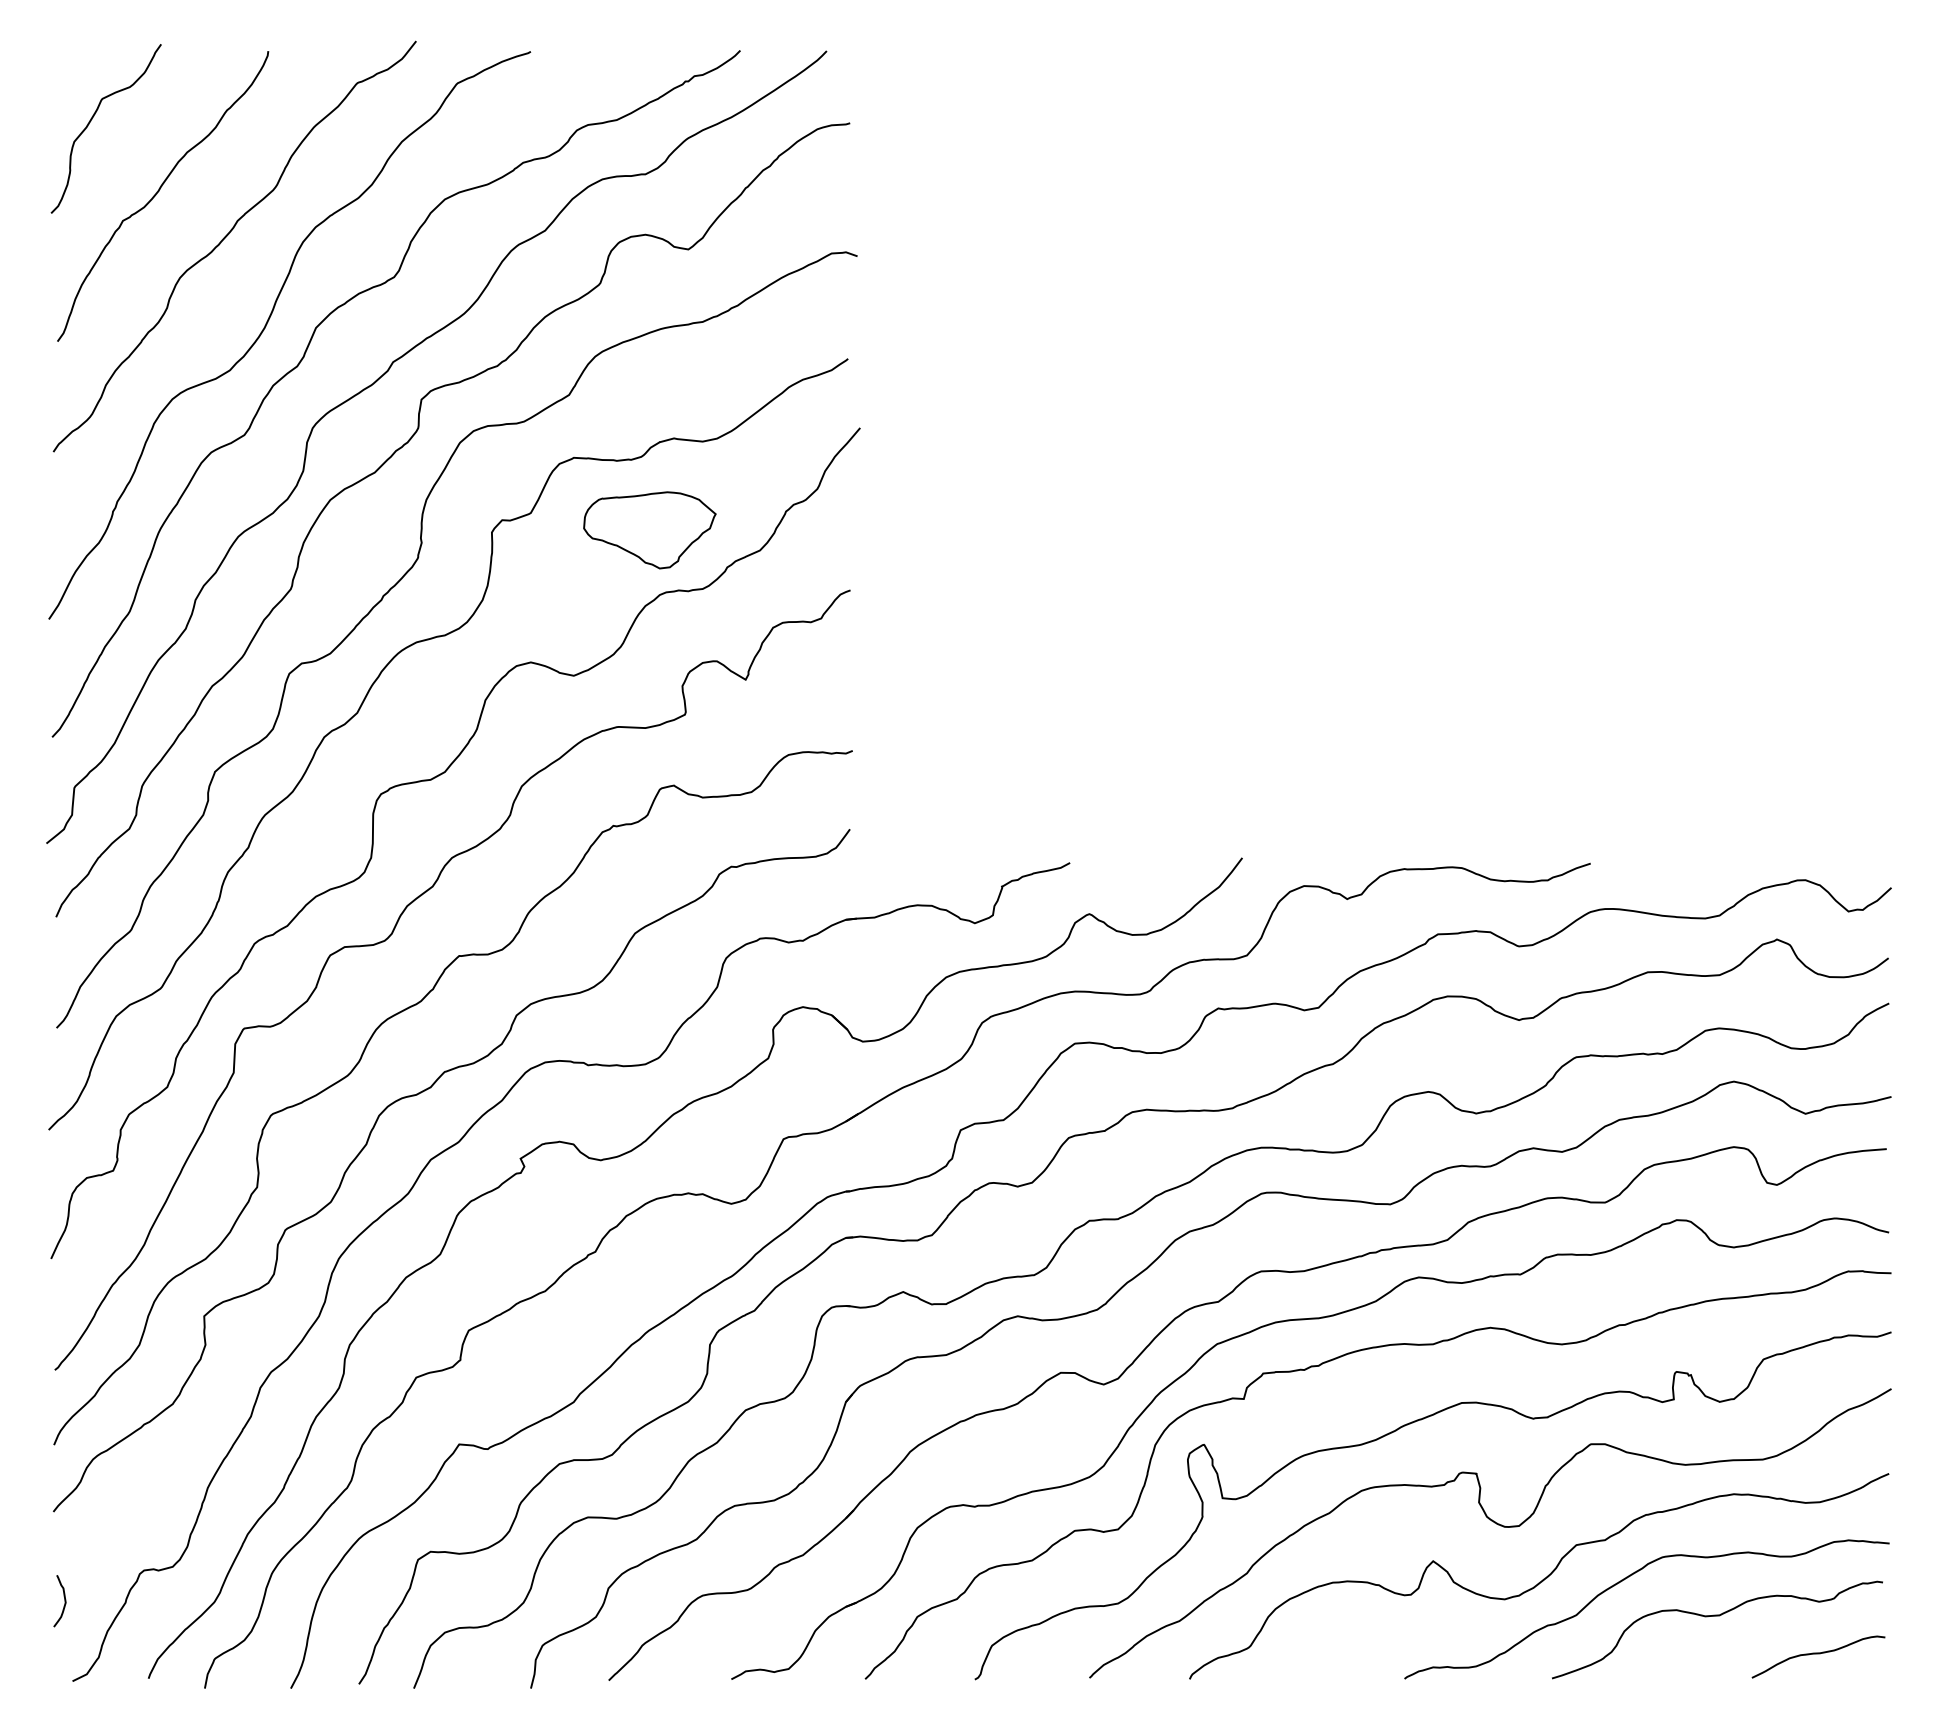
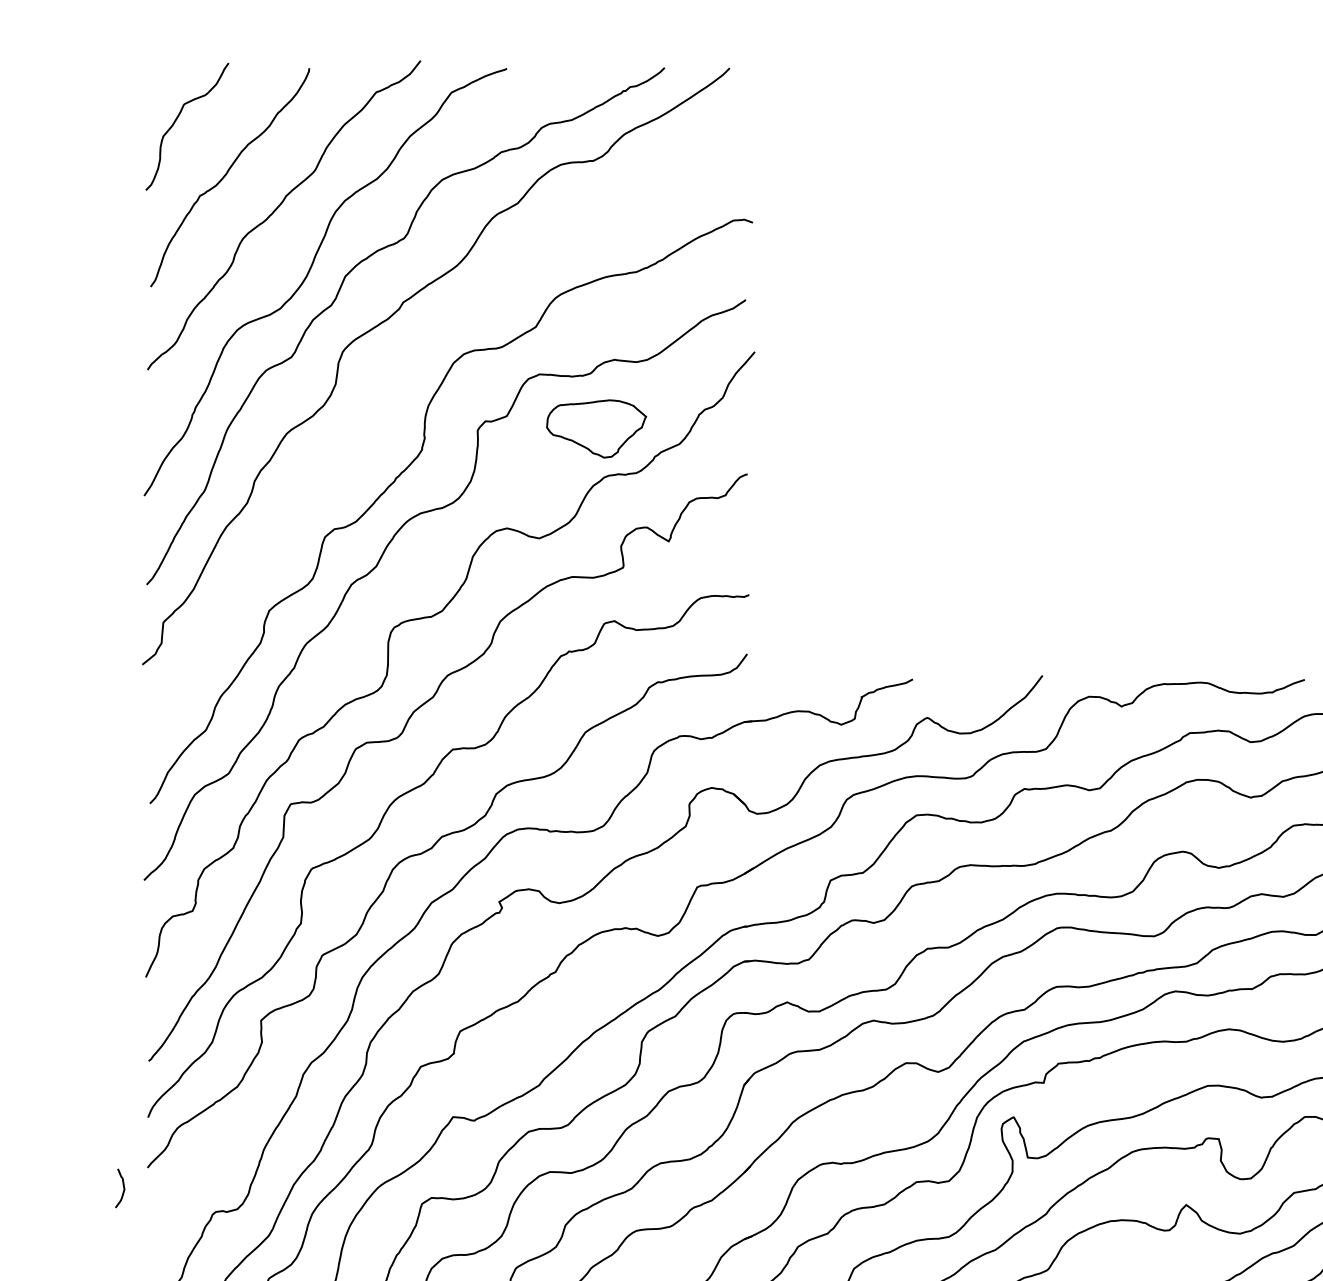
curve: (391, 457) -> (402, 374), removed
curve: (64, 1601) -> (123, 1188), moved

